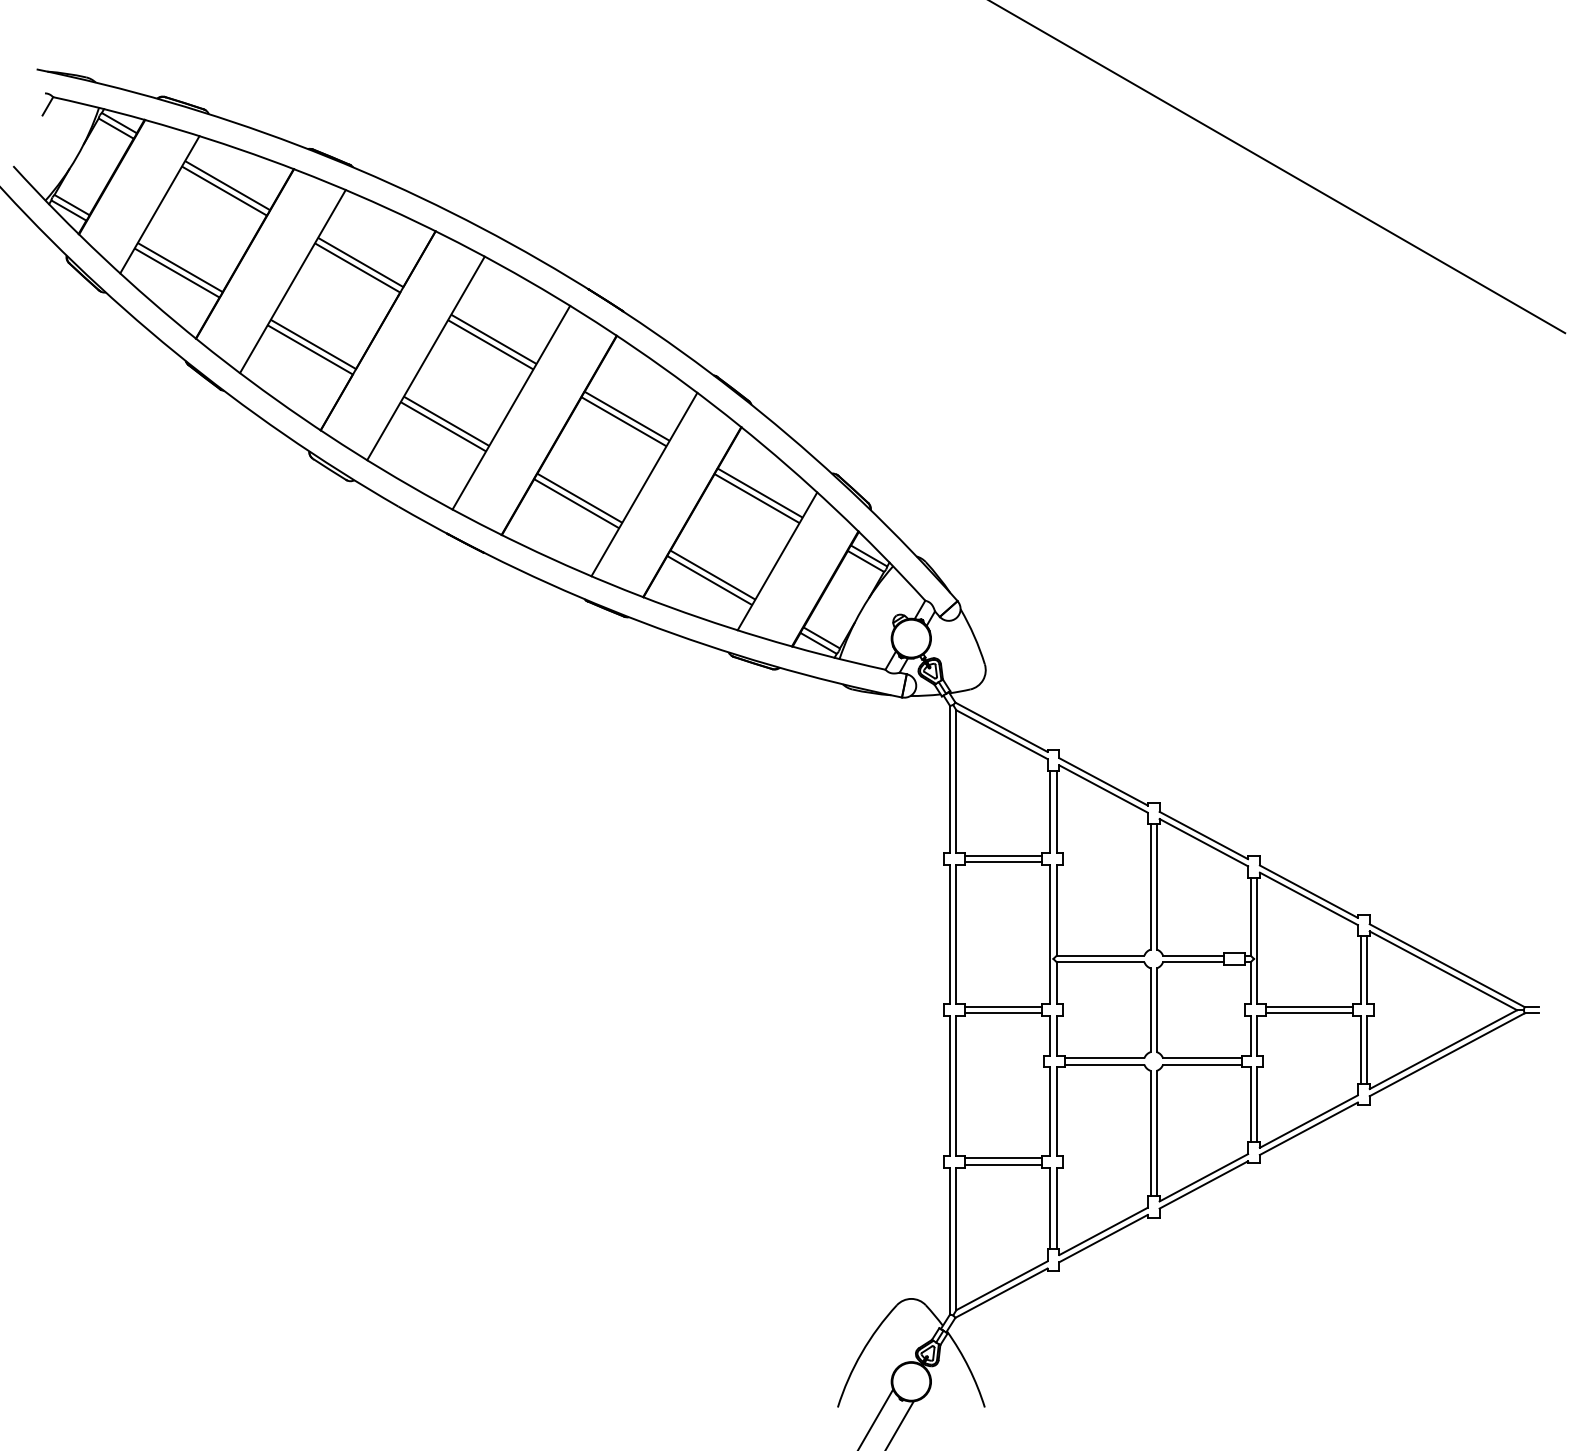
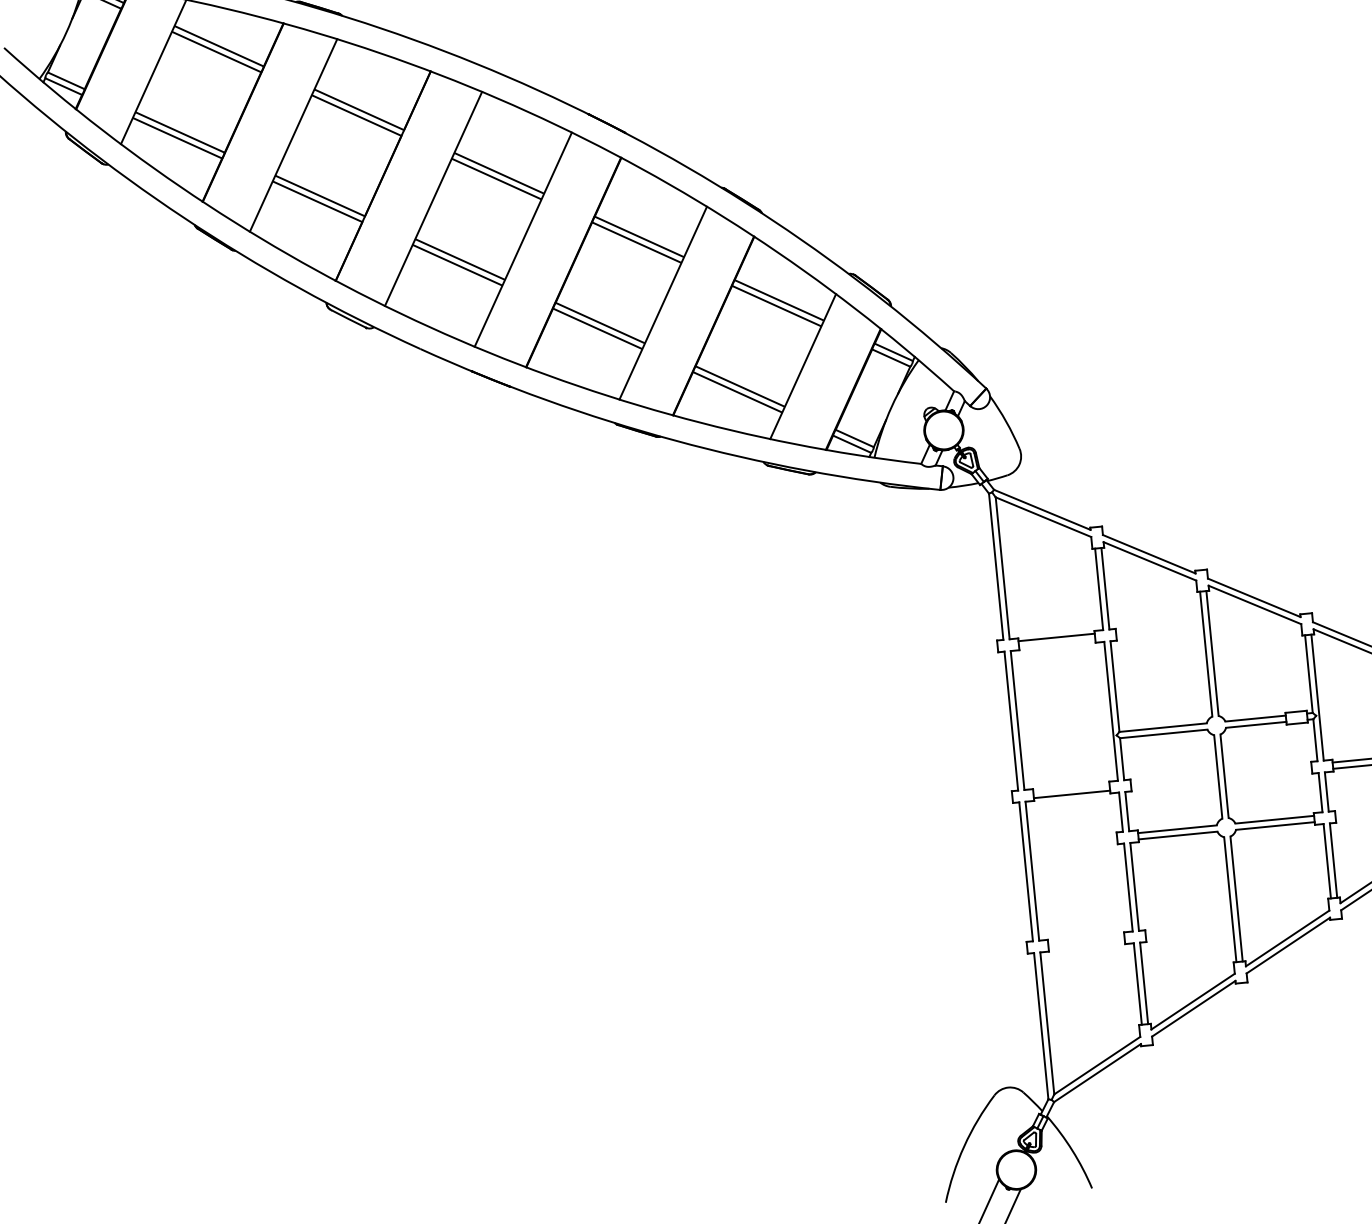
line: (1003, 861) -> (1057, 643), removed
line: (1003, 1007) -> (1071, 788), removed
line: (1003, 1158) -> (1086, 938), removed
line: (1003, 1164) -> (1086, 944), removed

